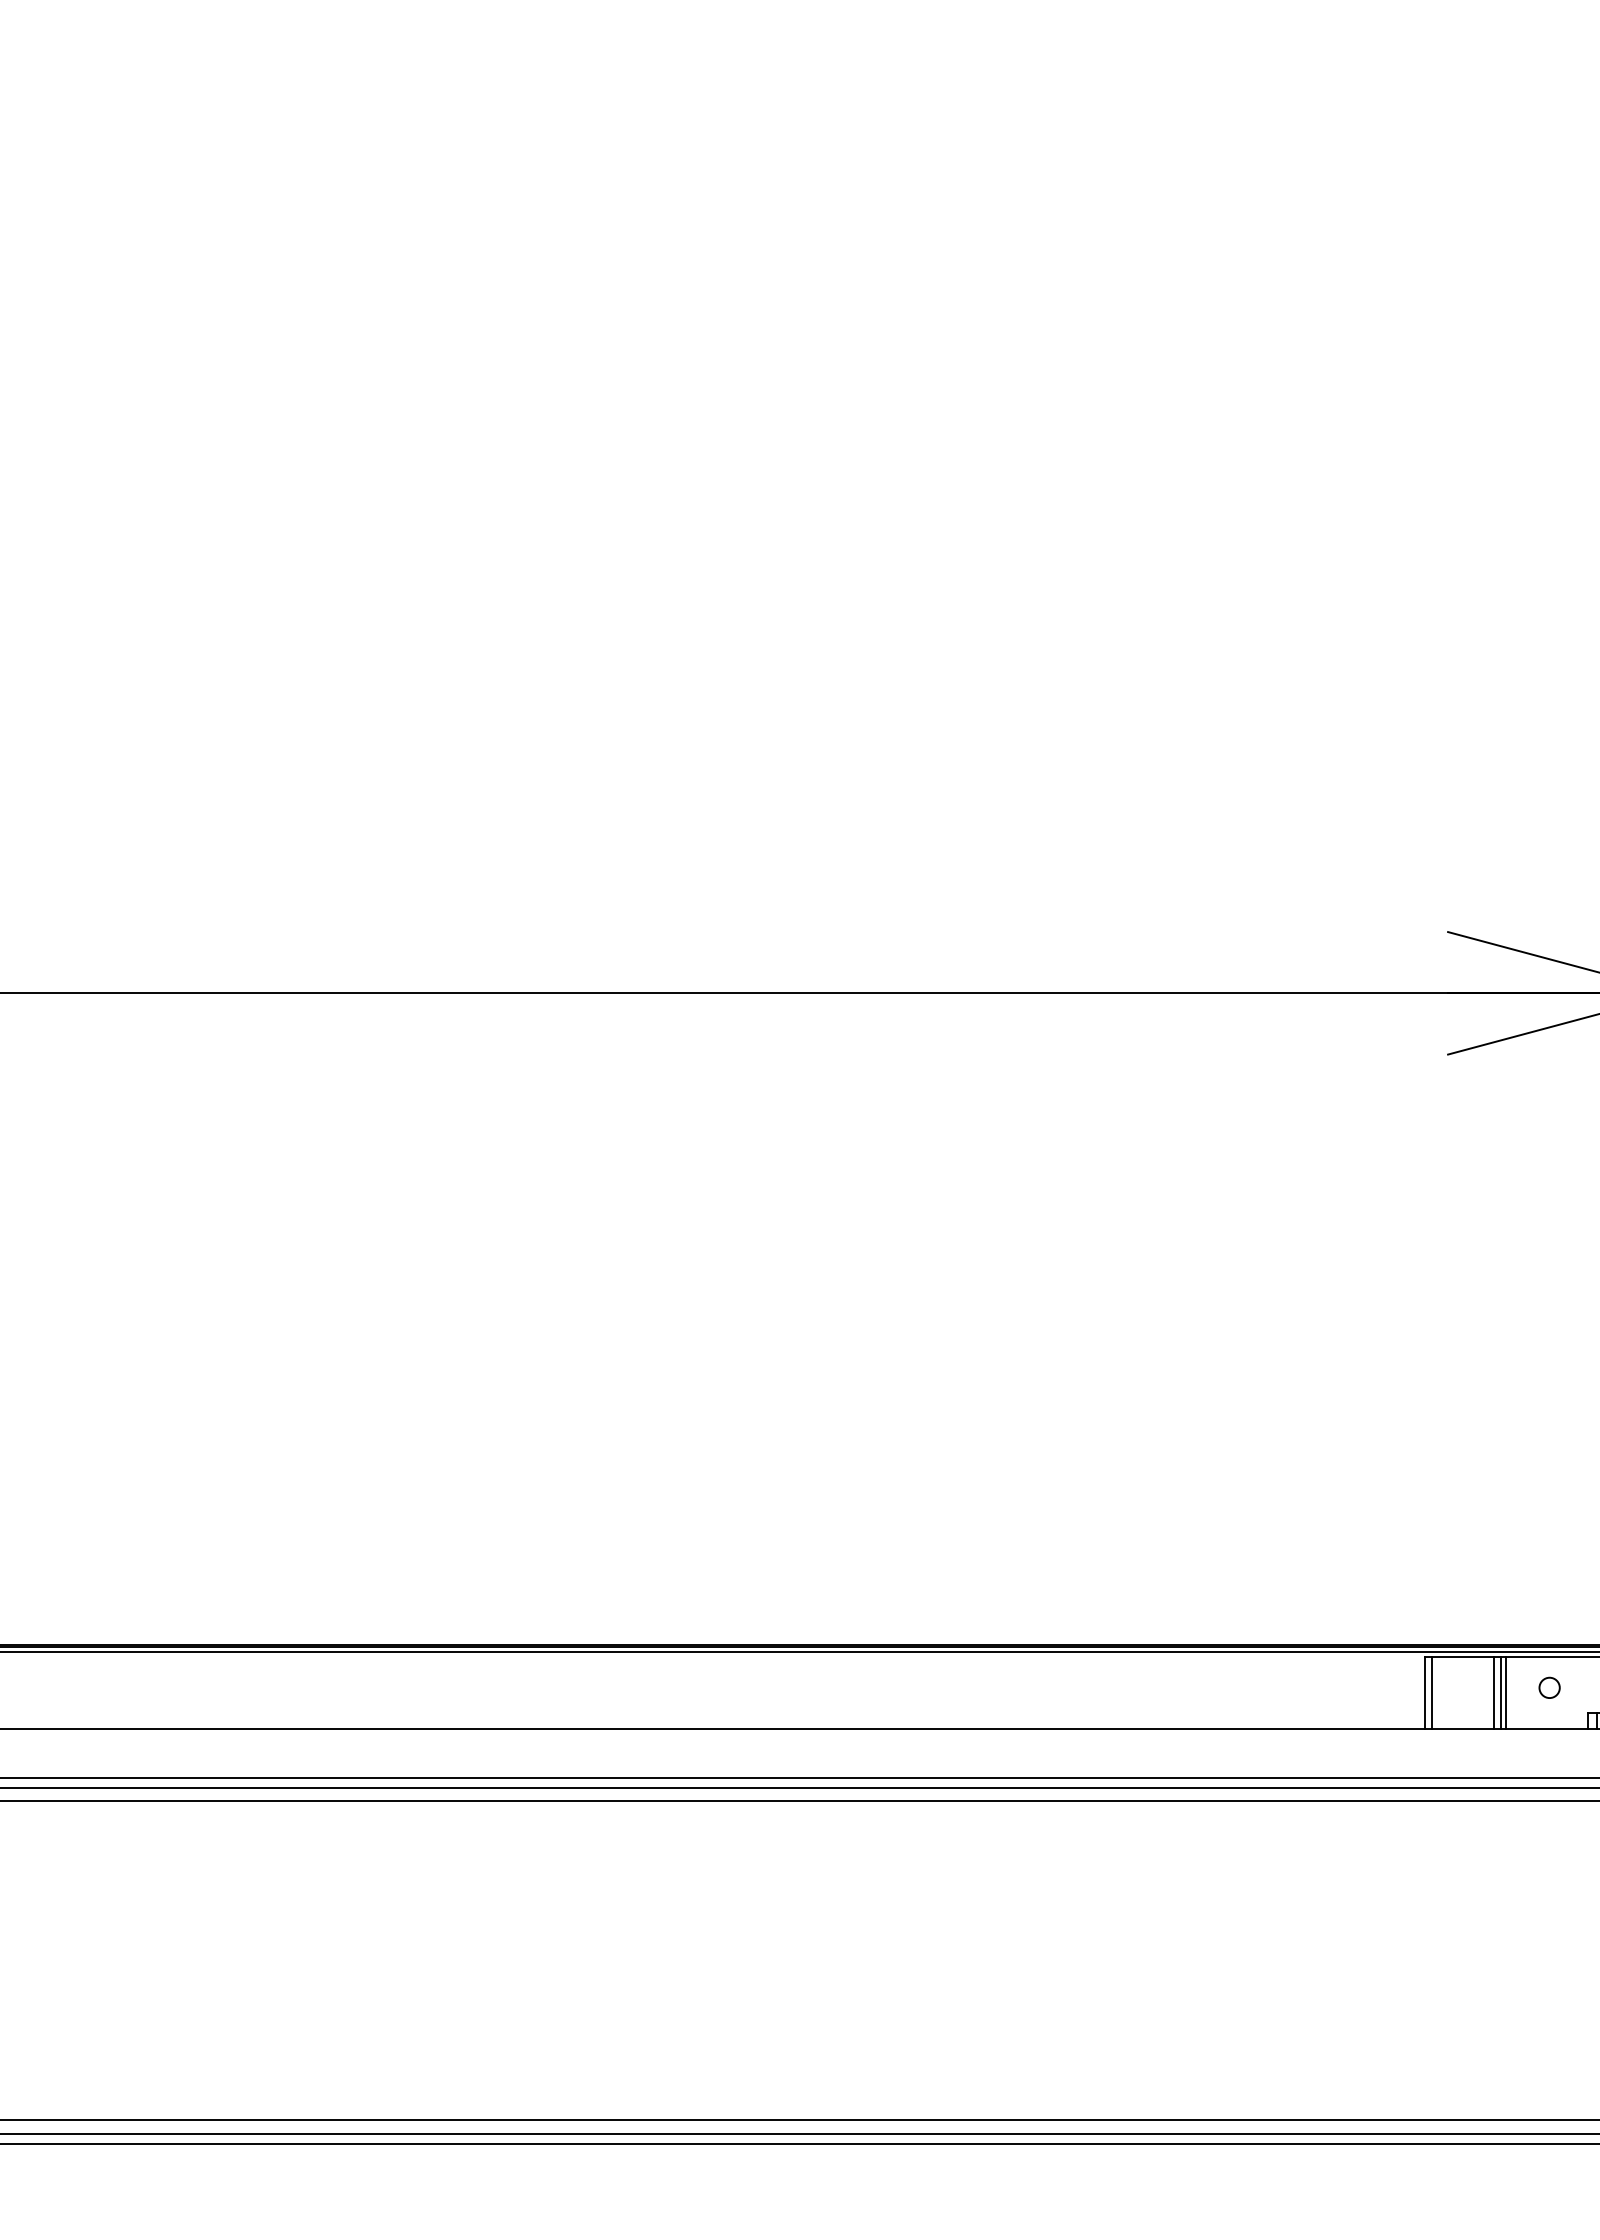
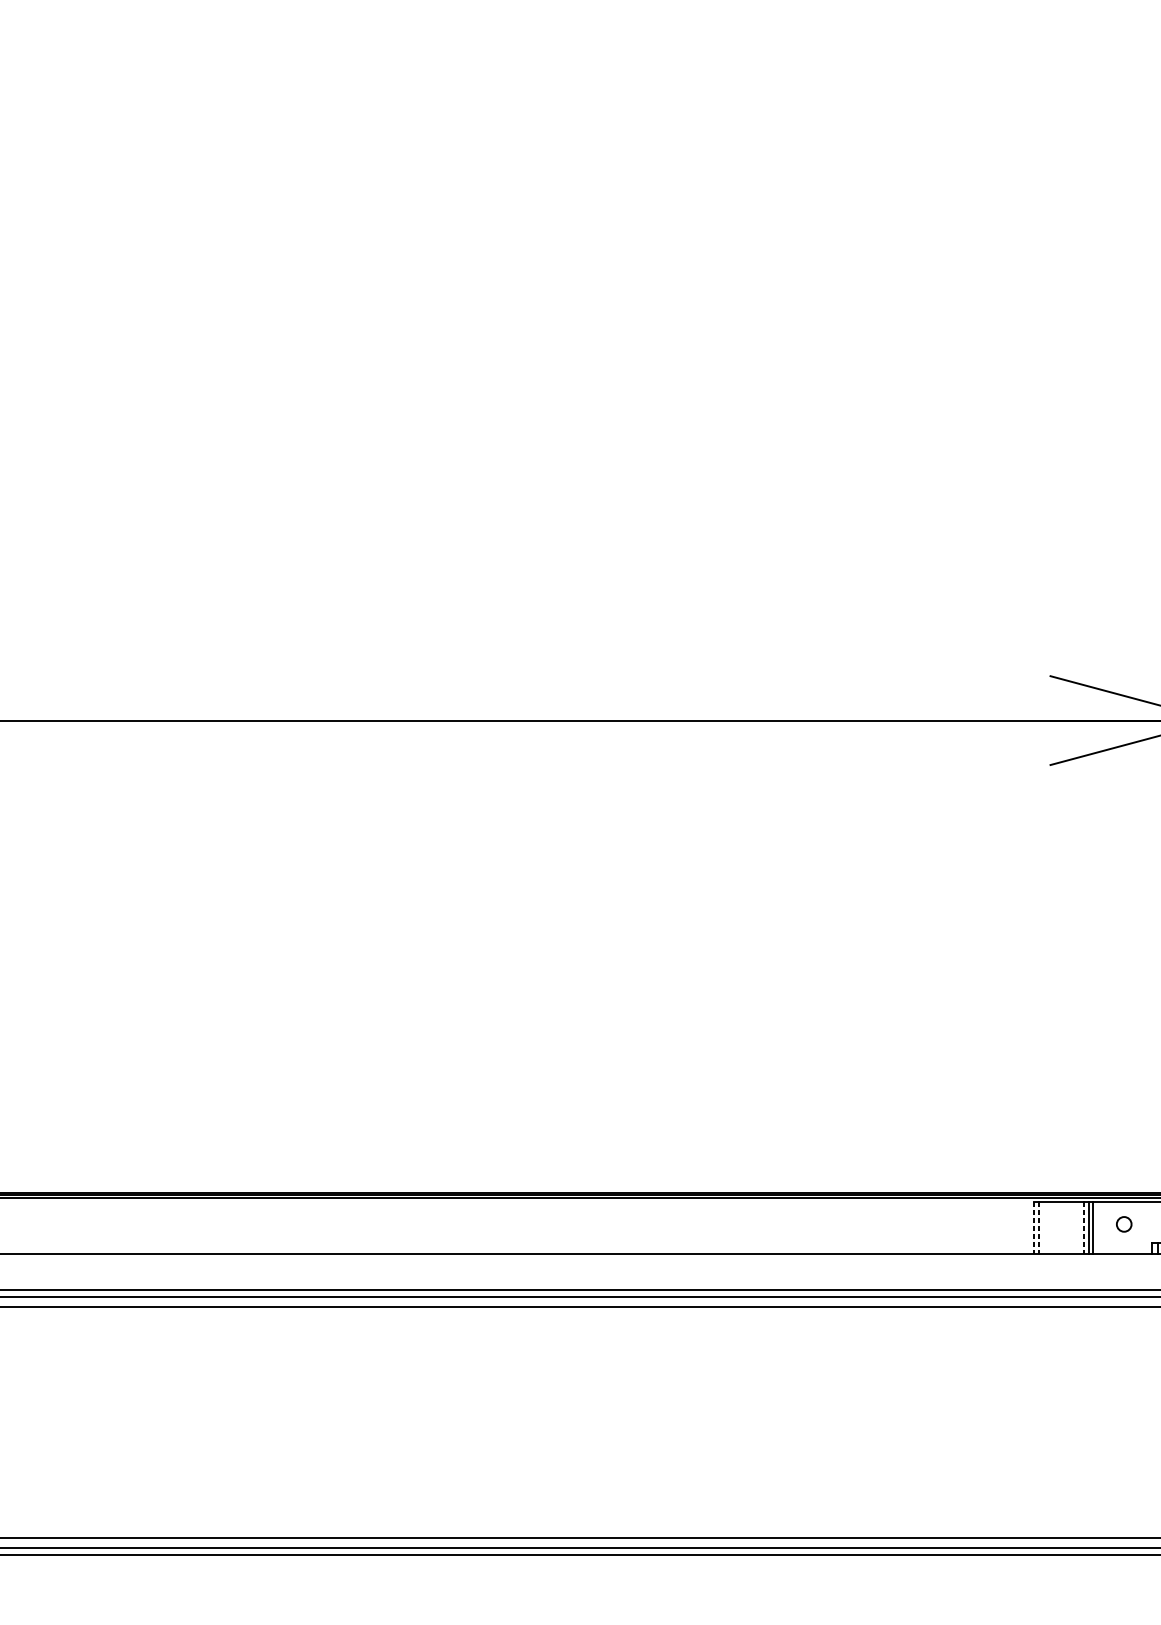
line: (1425, 1693) -> (1034, 1228), solid -> dashed
line: (1432, 1693) -> (1039, 1228), solid -> dashed
line: (1494, 1693) -> (1084, 1228), solid -> dashed

